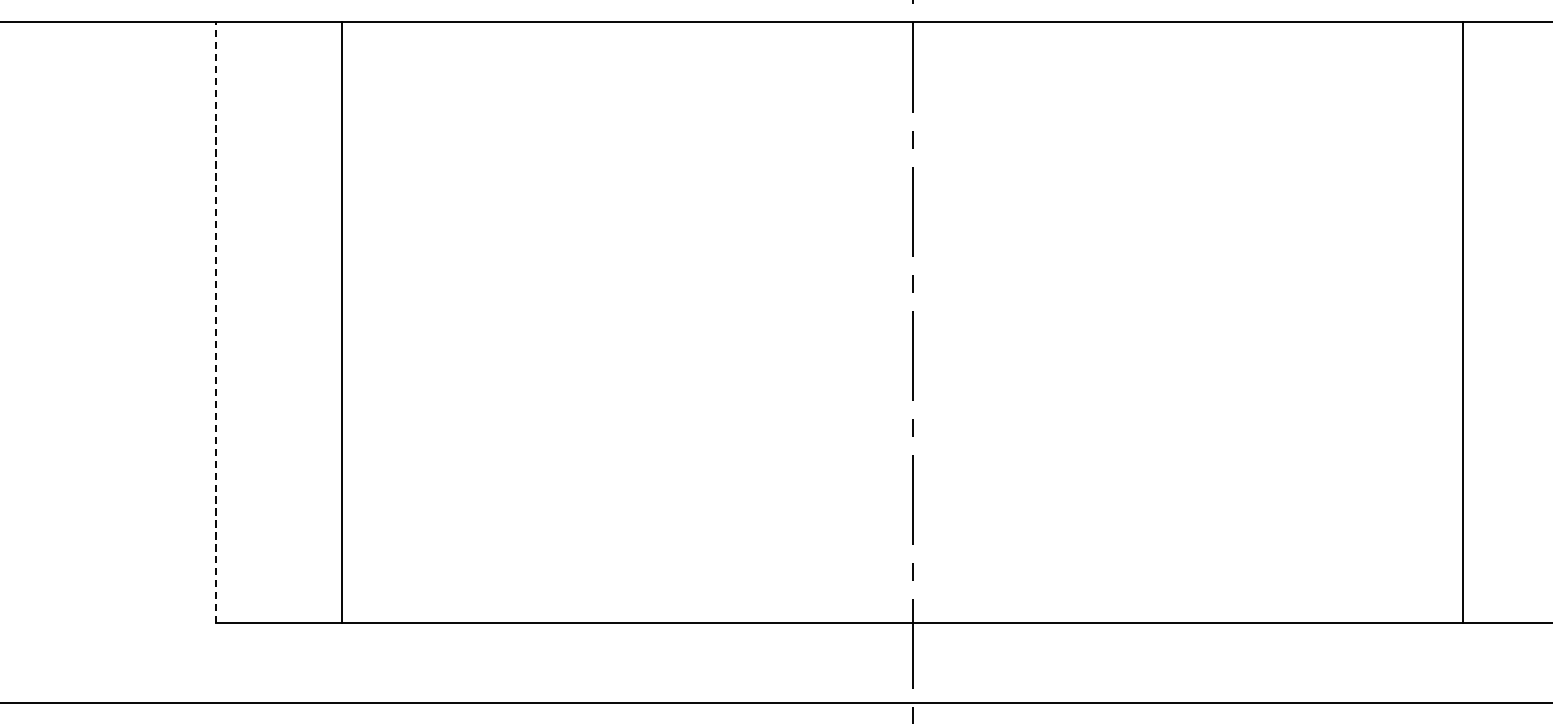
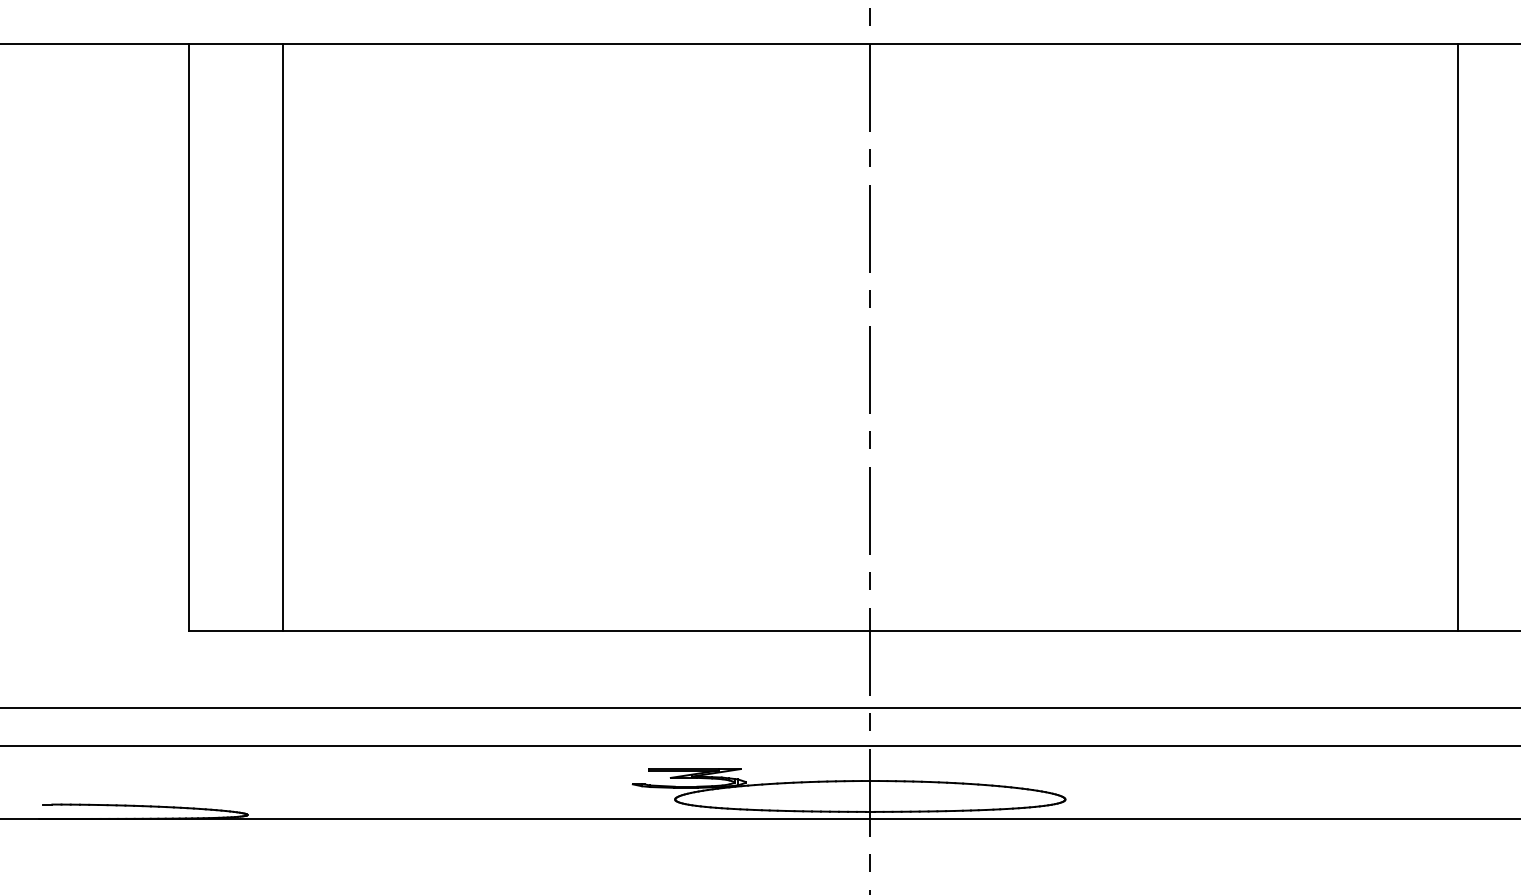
line: (215, 323) -> (188, 337), dashed -> solid
line: (341, 323) -> (282, 337), moved
line: (1462, 323) -> (1457, 337), moved

